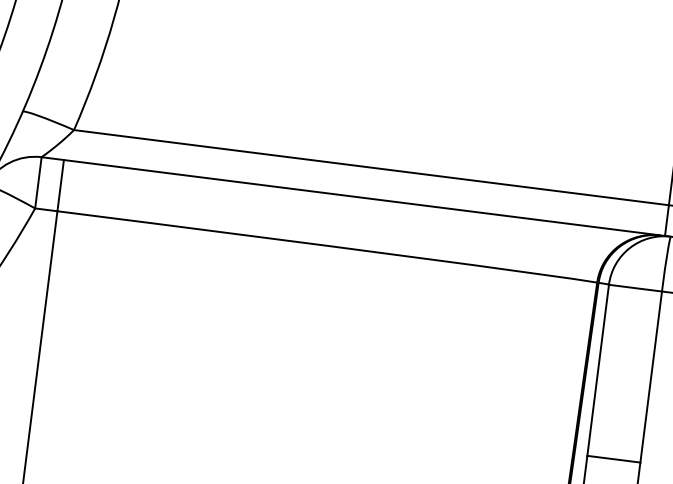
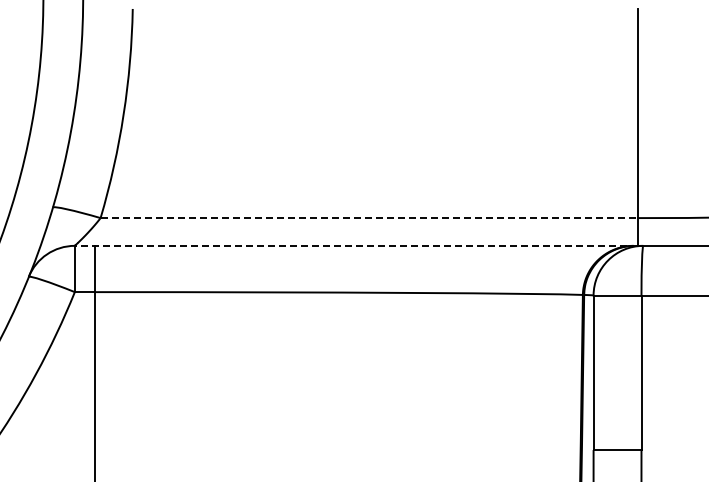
line: (371, 168) -> (369, 218), solid -> dashed
line: (353, 196) -> (356, 245), solid -> dashed

